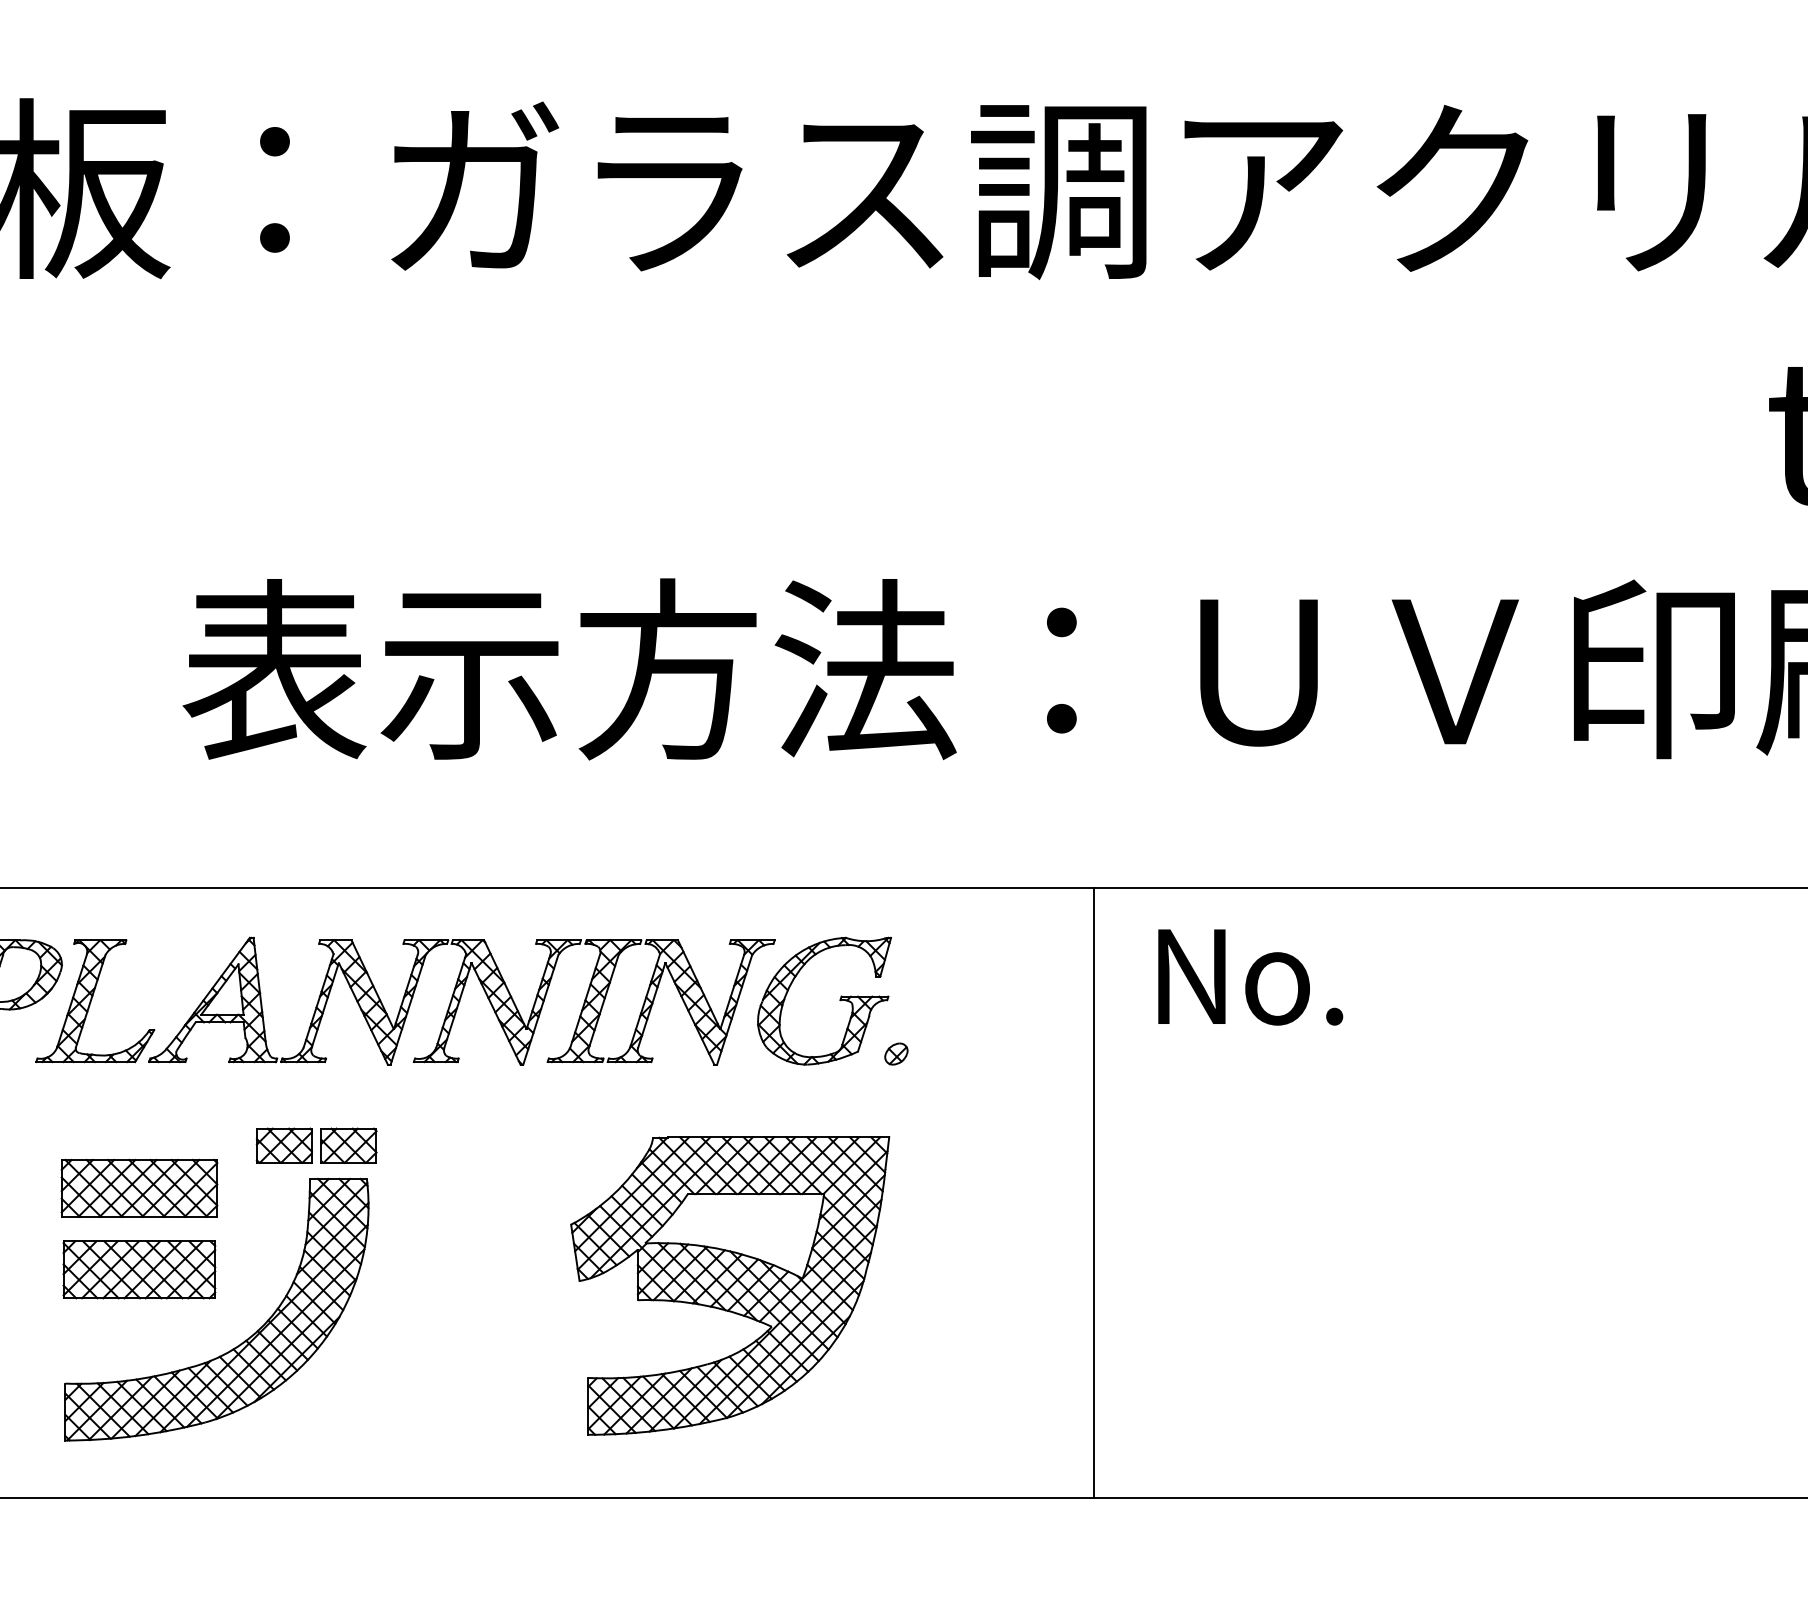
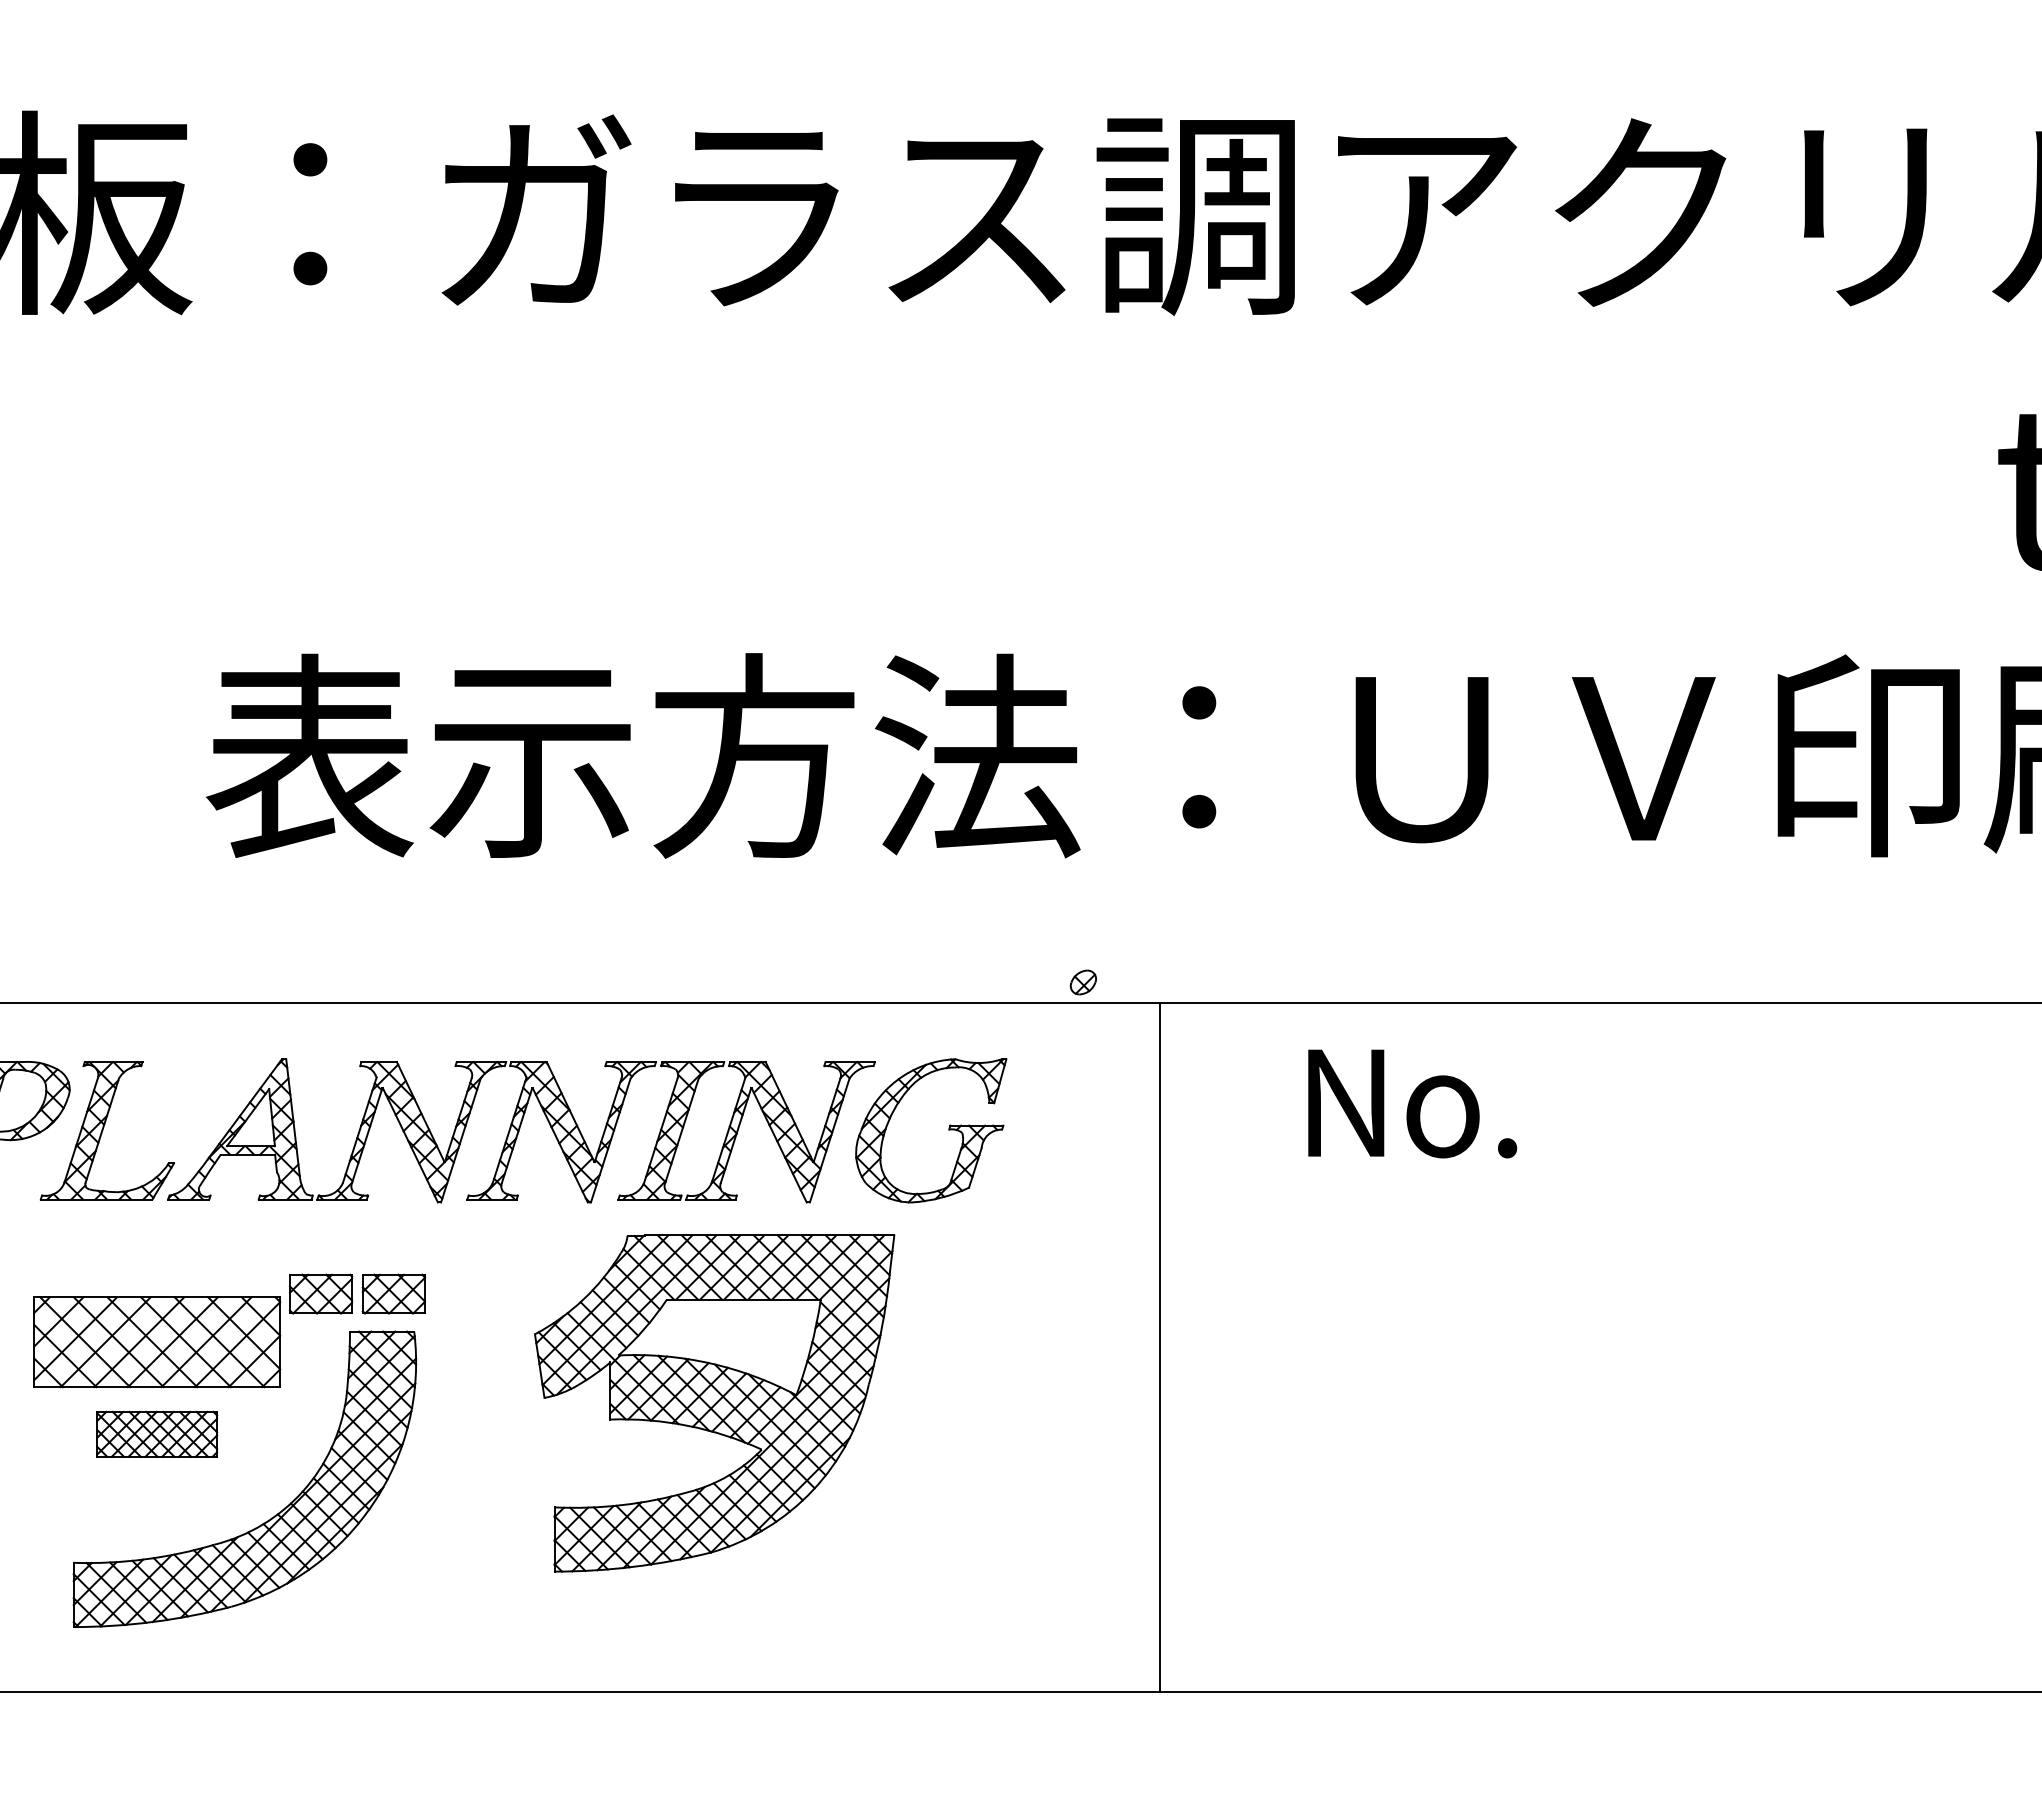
part: (895, 1054) -> (1082, 982), moved
part: (139, 1188) -> (157, 1342), size x1.4
line: (1093, 1193) -> (1159, 1347), moved
part: (138, 1270) -> (156, 1434), size x0.7
part: (730, 1285) -> (714, 1403), moved

